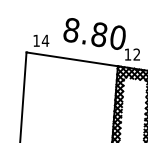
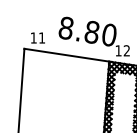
text: (44, 40) -> (41, 37), 14 -> 11

